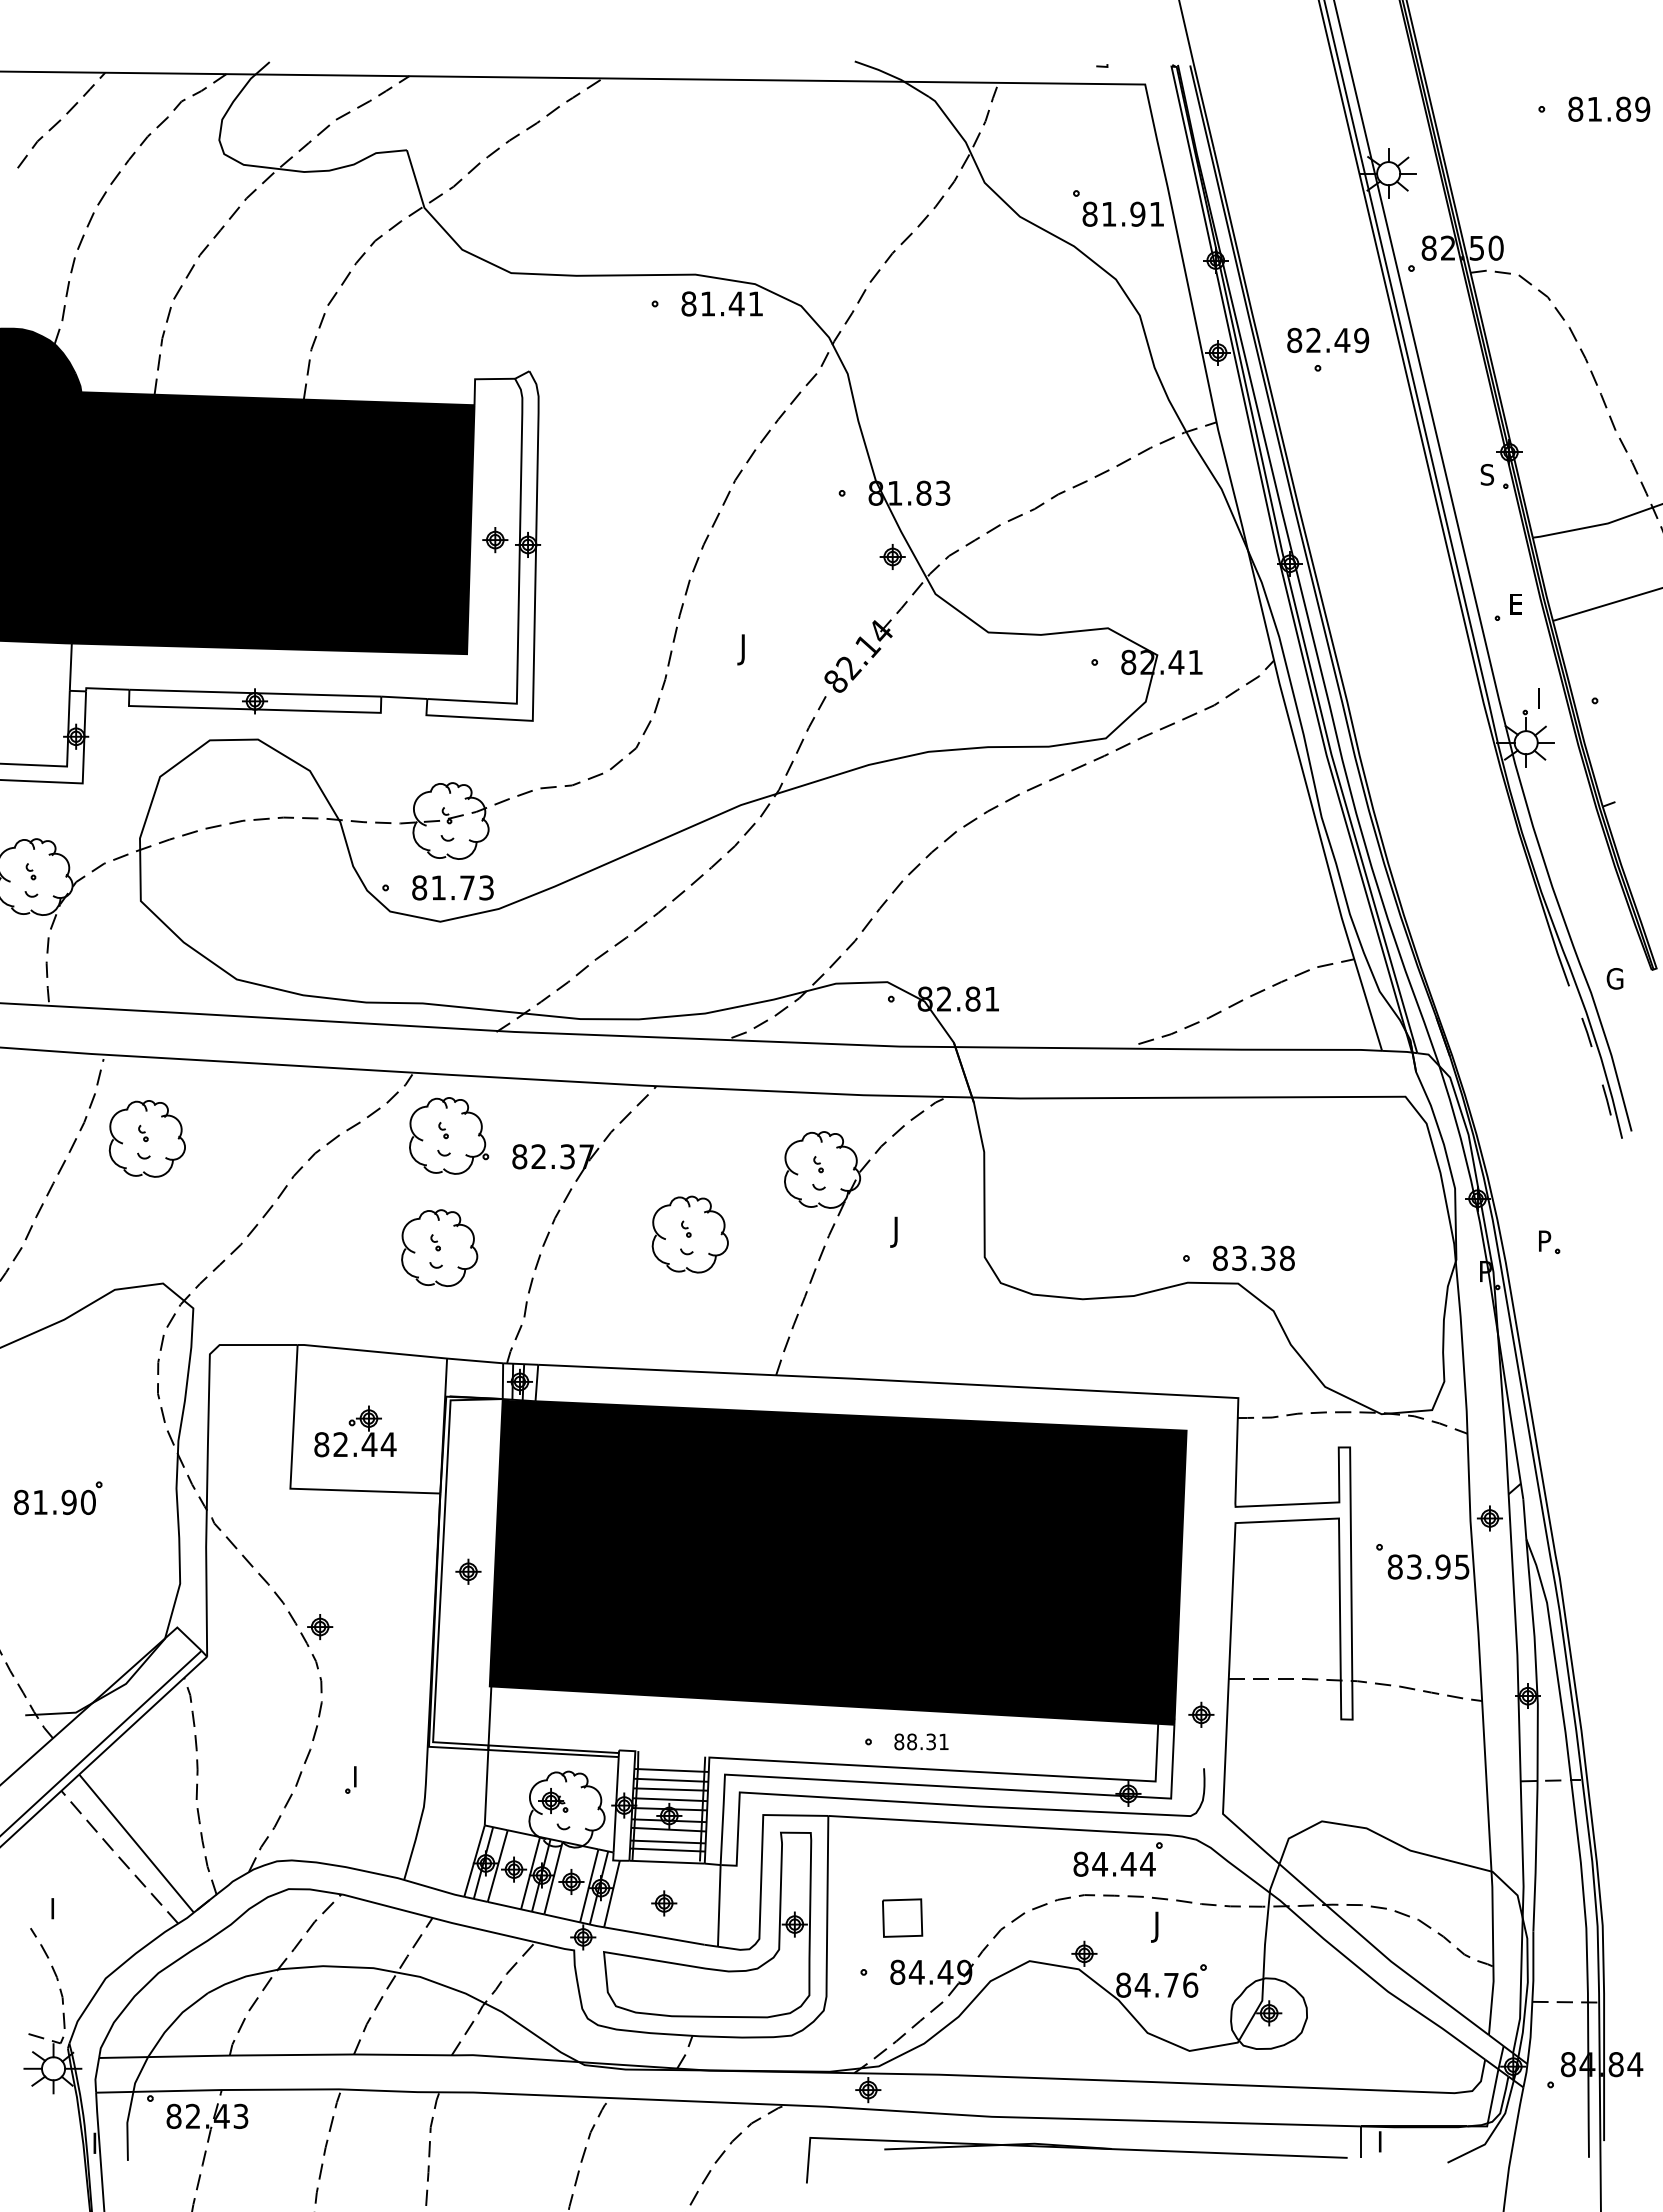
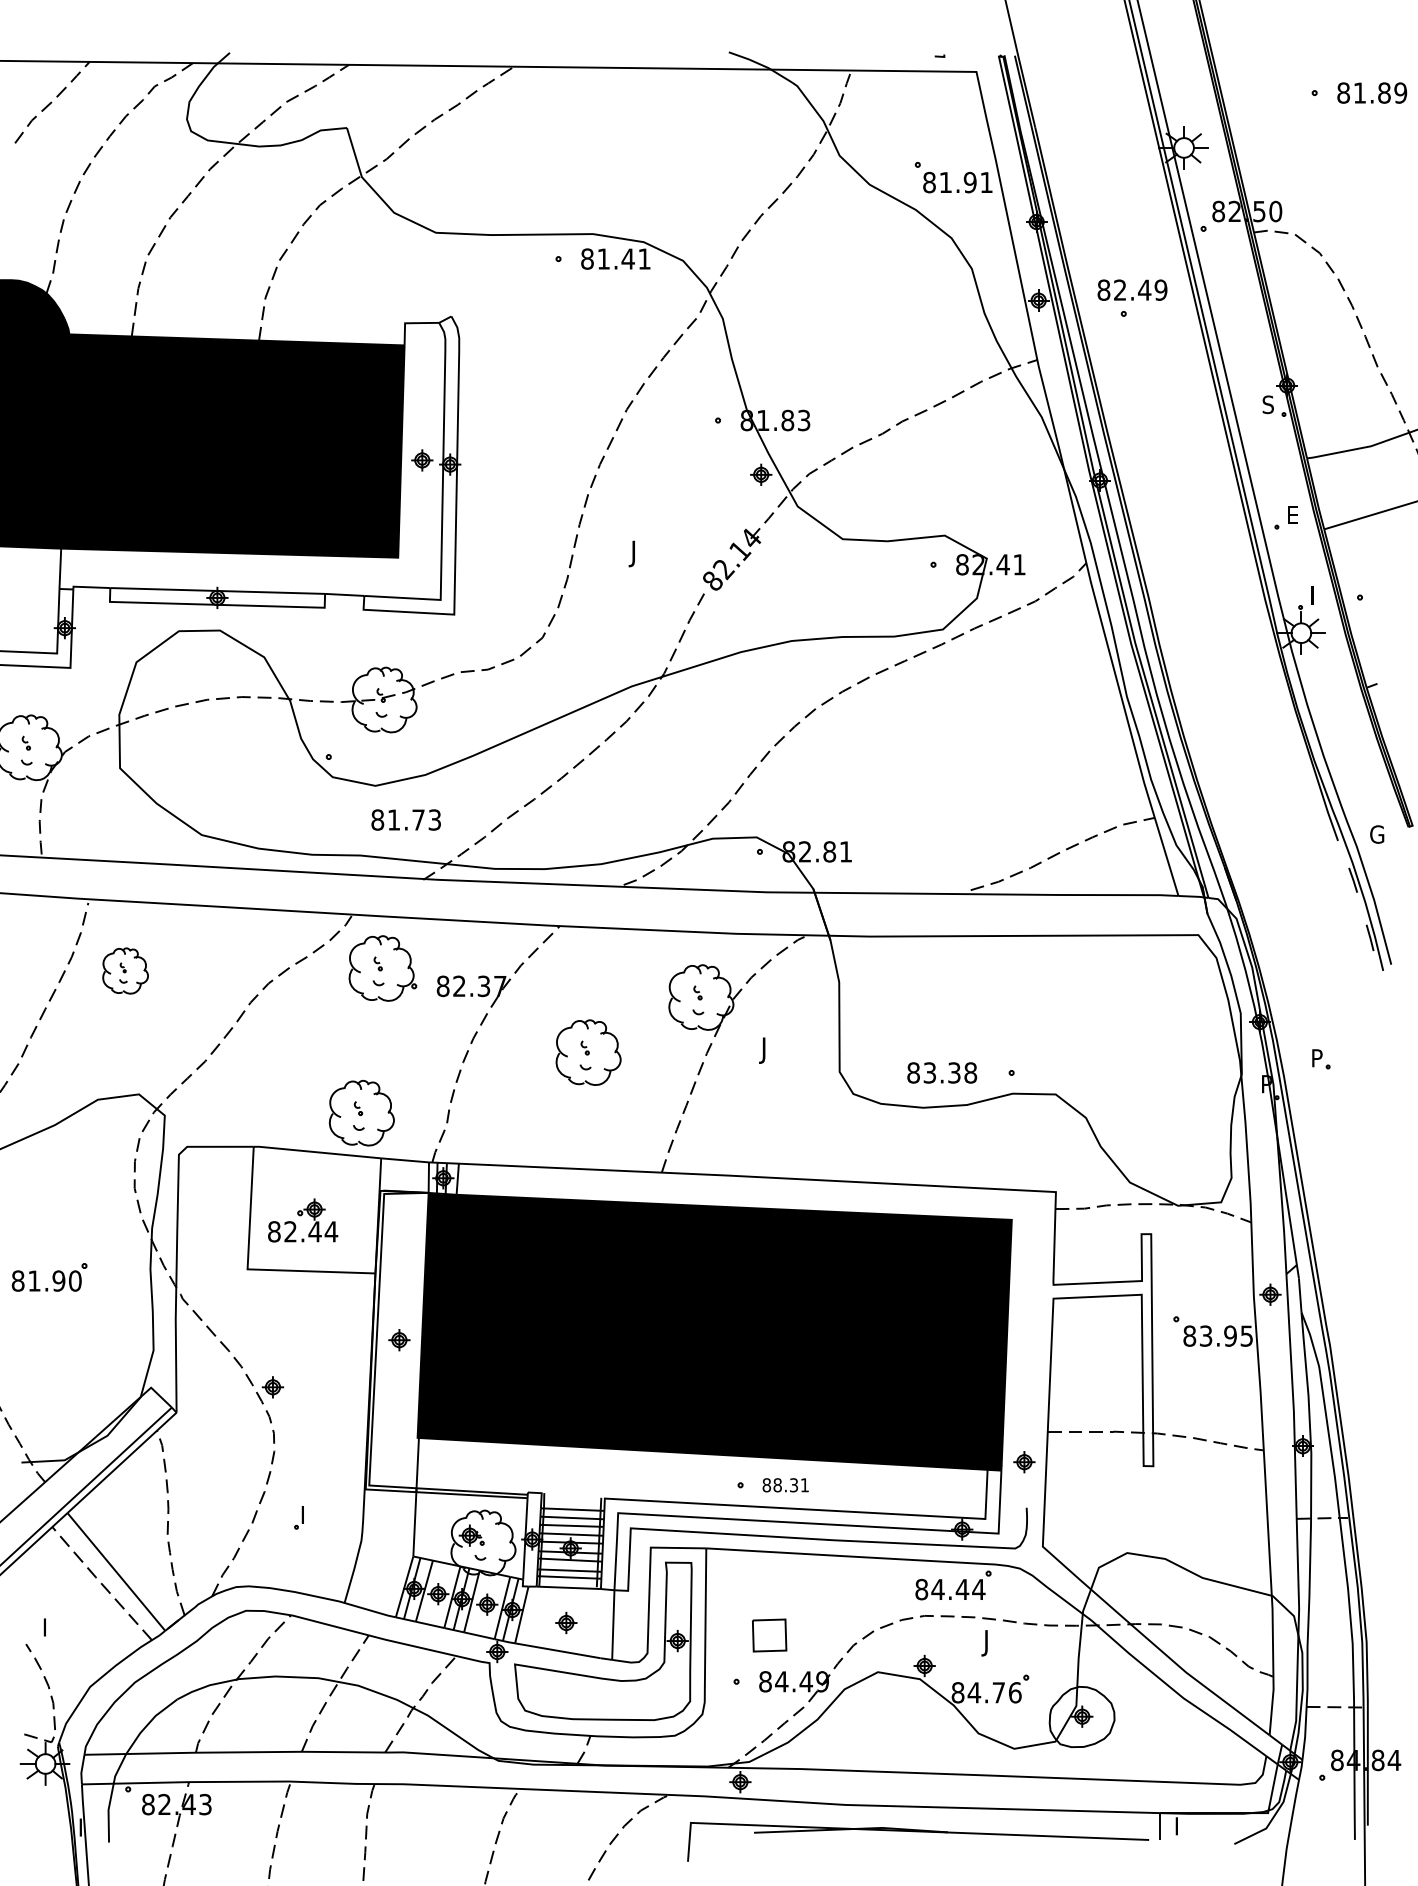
text: (452, 887) -> (405, 819), moved
part: (147, 1138) -> (125, 970), size x0.7
part: (439, 1247) -> (361, 1112), moved
text: (1254, 1257) -> (942, 1072), moved

